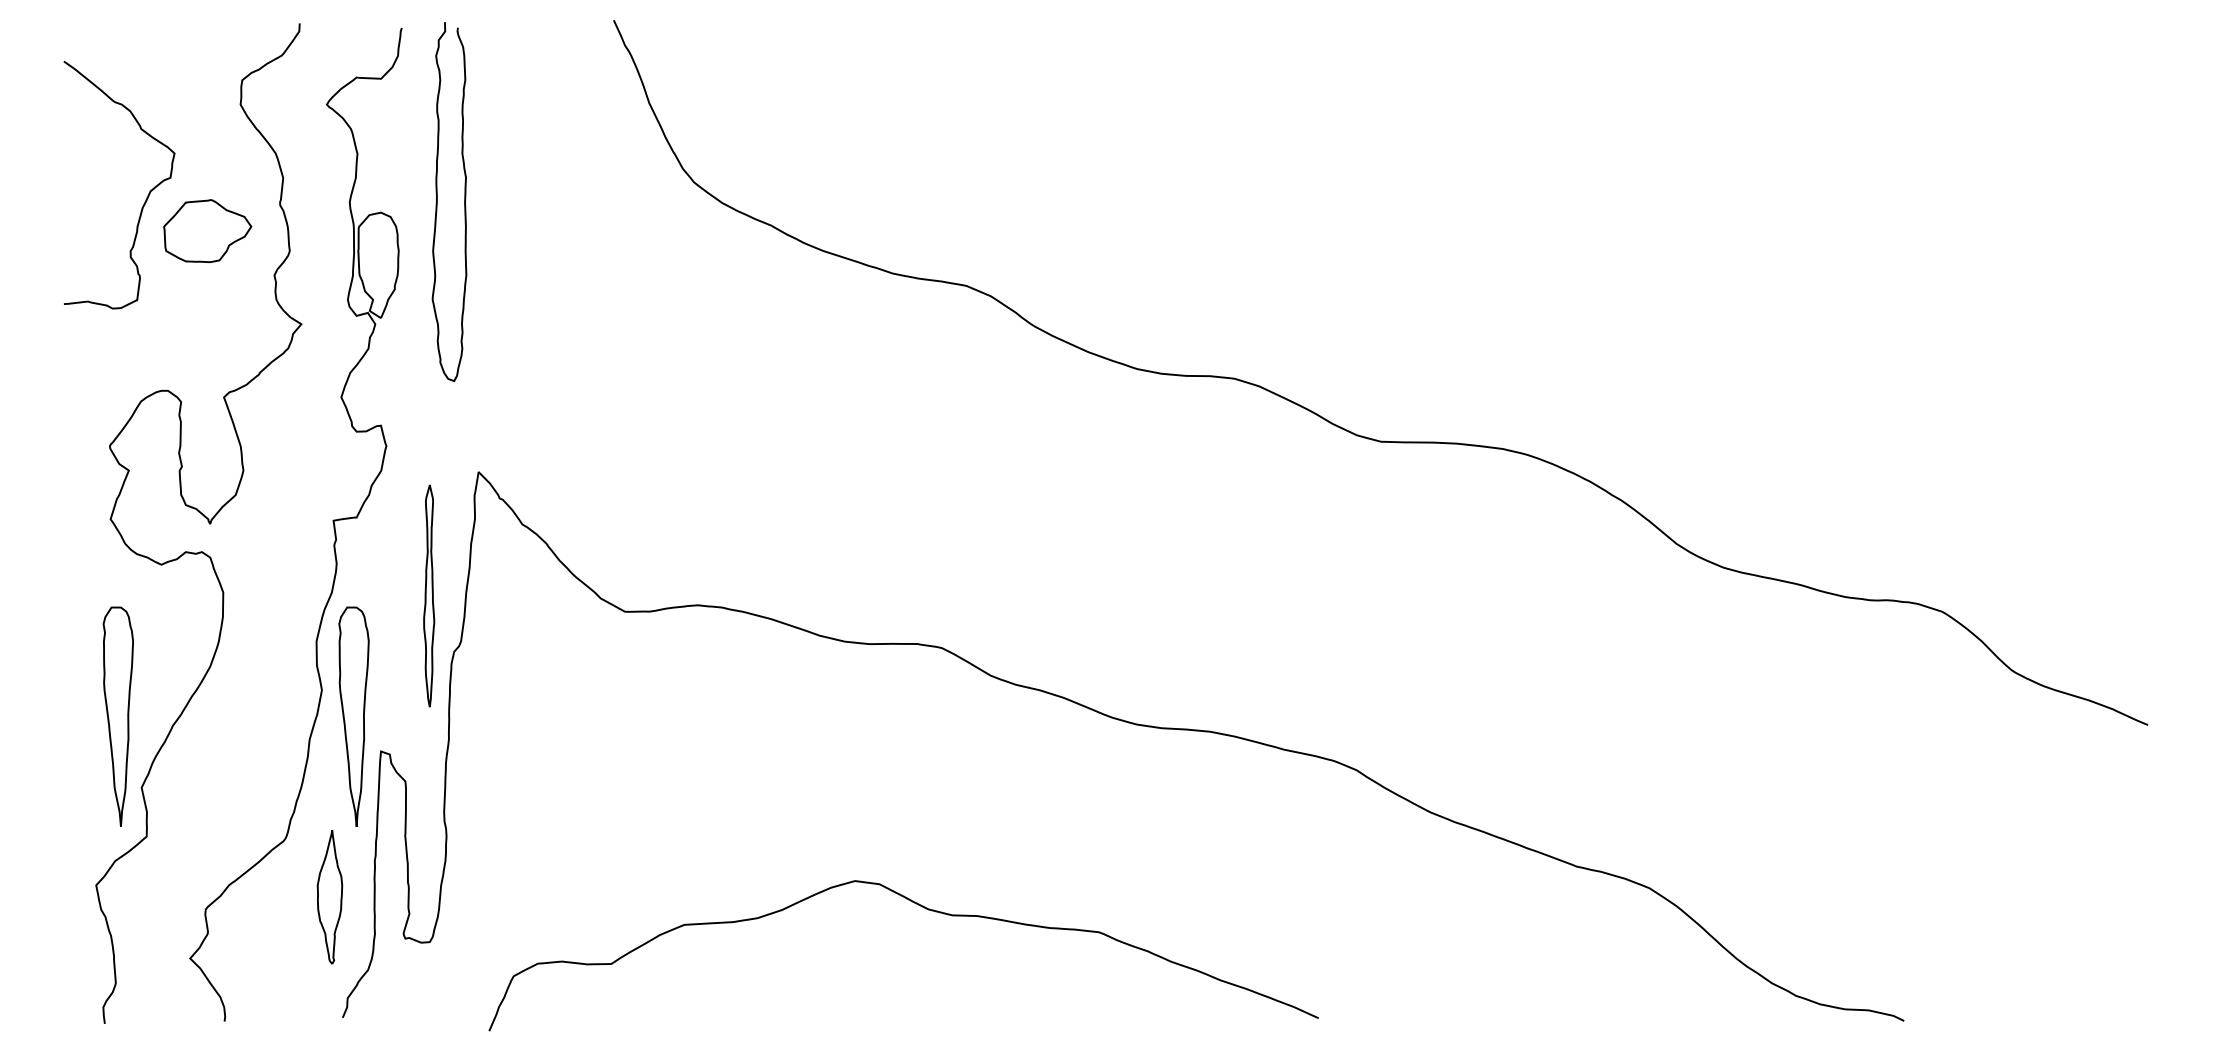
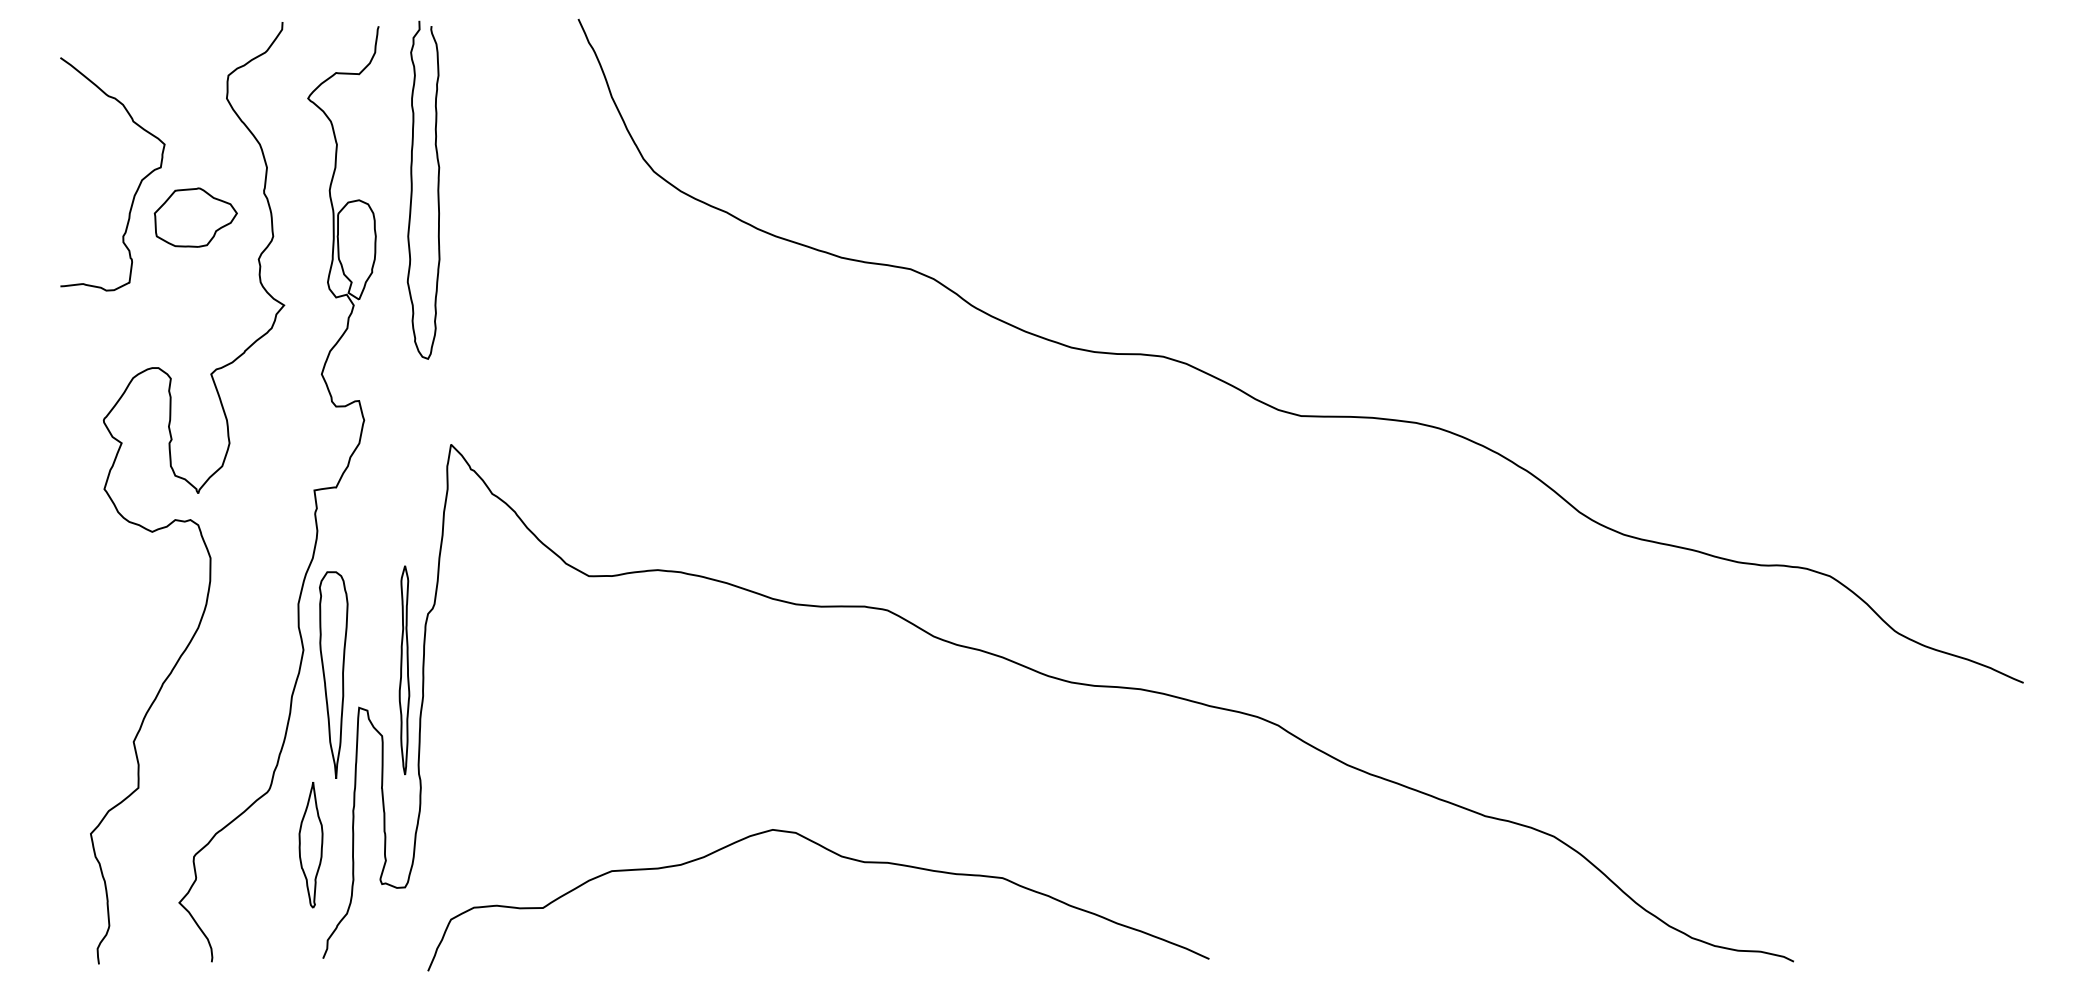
part: (429, 596) -> (404, 670), moved
part: (118, 716) -> (111, 674), removed
curve: (925, 909) -> (839, 856), moved

